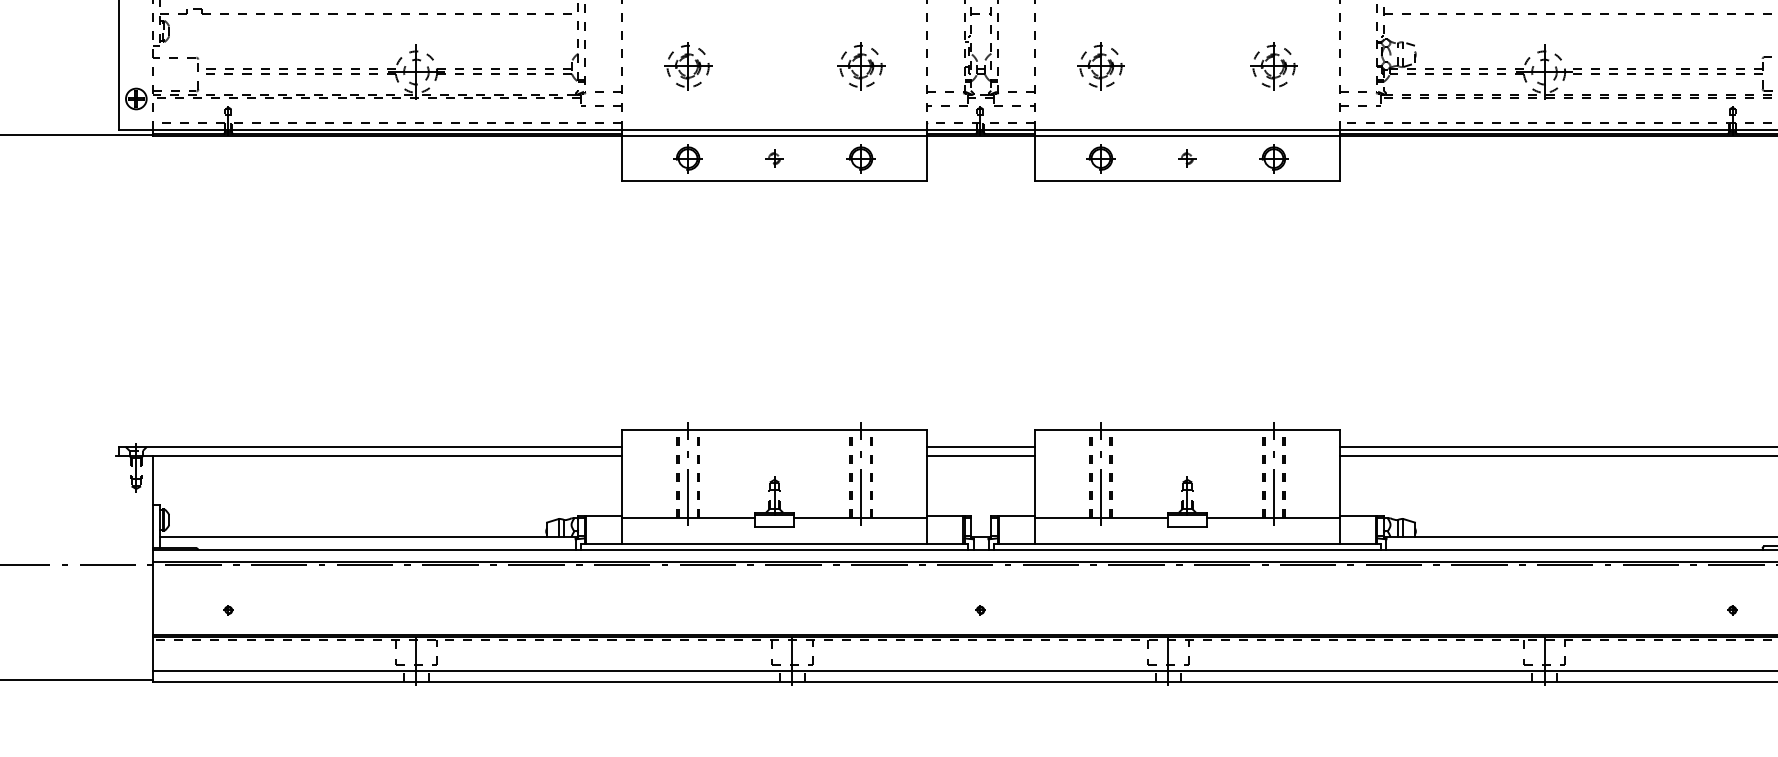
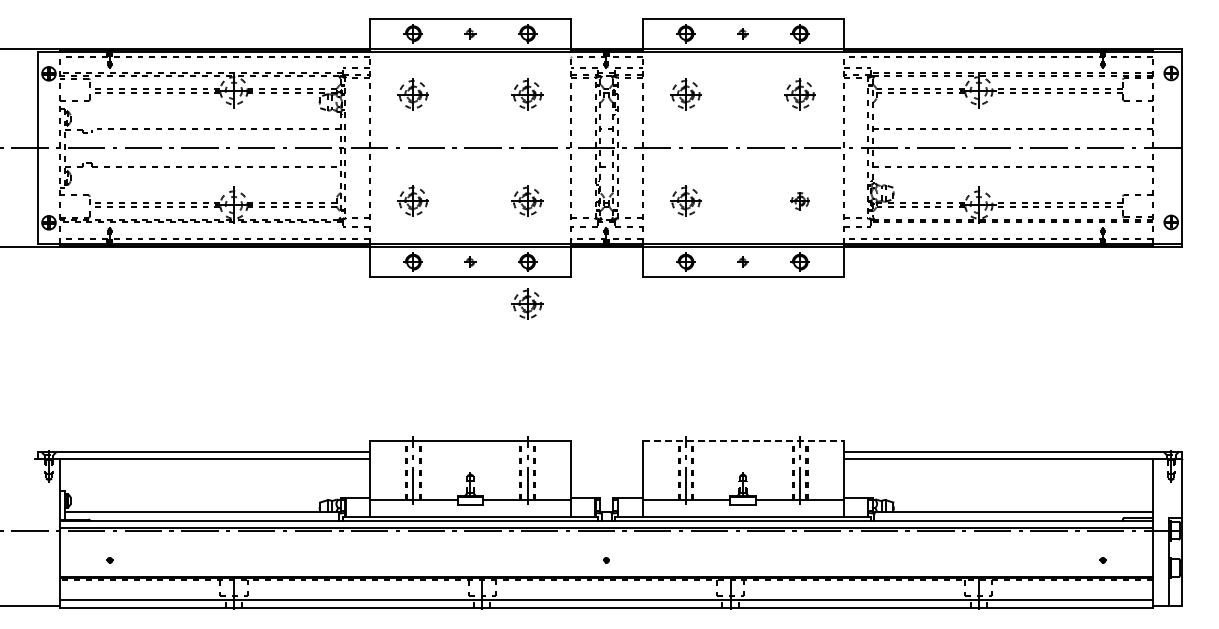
part: (1272, 65) -> (799, 200), size x0.6
part: (860, 221) -> (527, 303), added
line: (1188, 430) -> (743, 441), solid -> dashed
line: (980, 446) -> (606, 452), removed
line: (980, 455) -> (606, 458), removed

